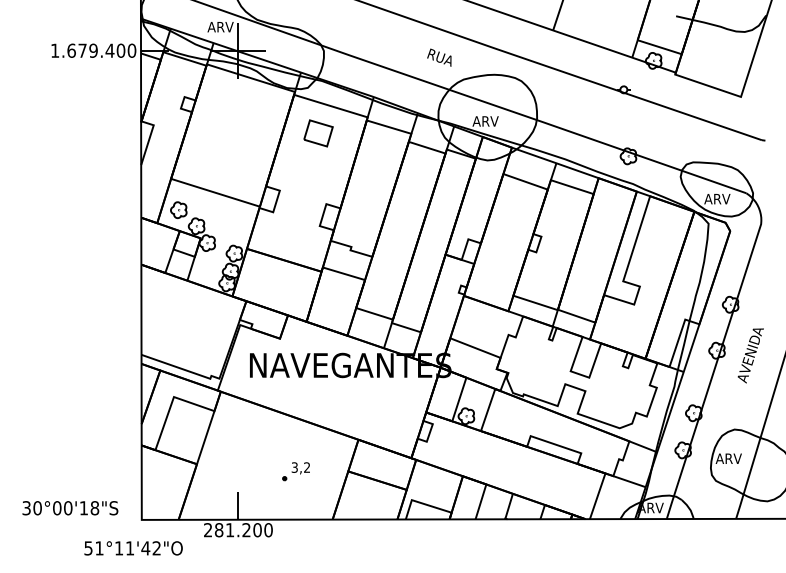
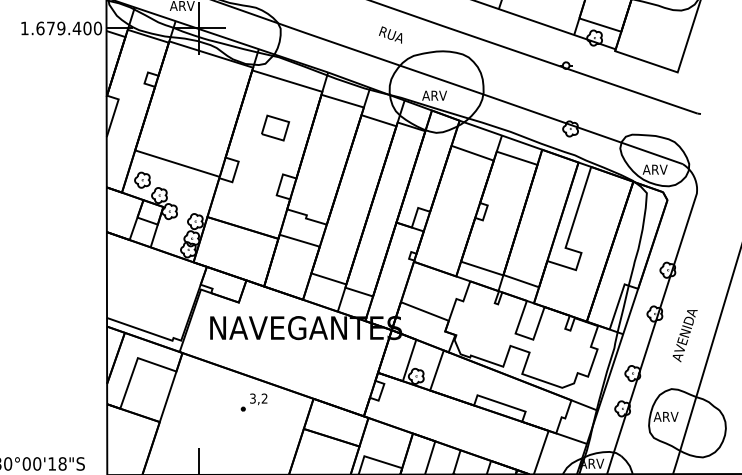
part: (318, 133) -> (275, 128), moved
text: (750, 355) -> (684, 335), moved
part: (295, 471) -> (253, 402), moved

